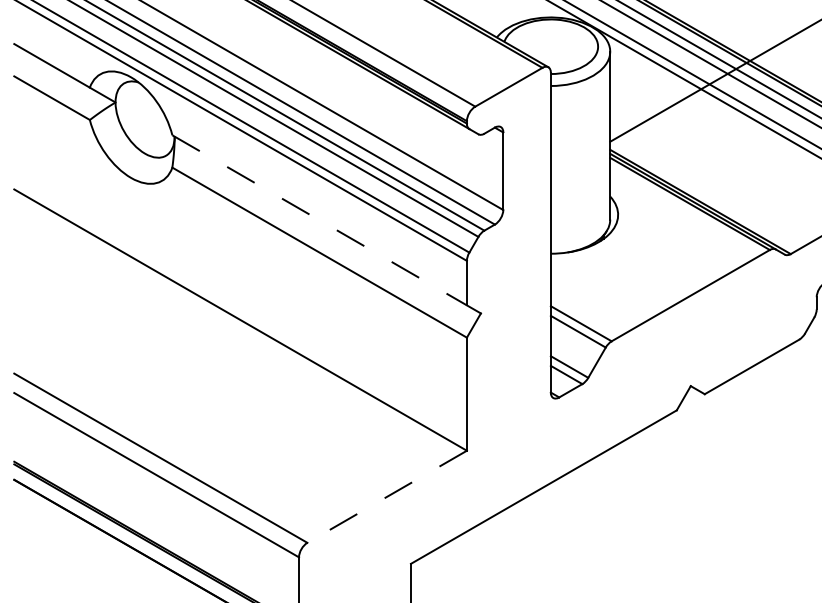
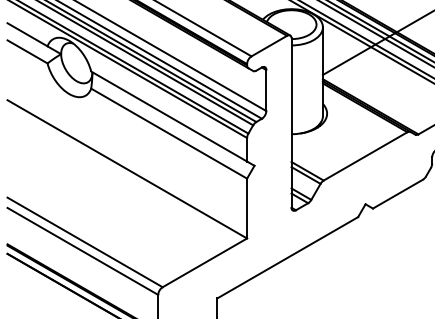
line: (320, 220) -> (169, 116), dashed -> solid
line: (386, 496) -> (204, 262), dashed -> solid

